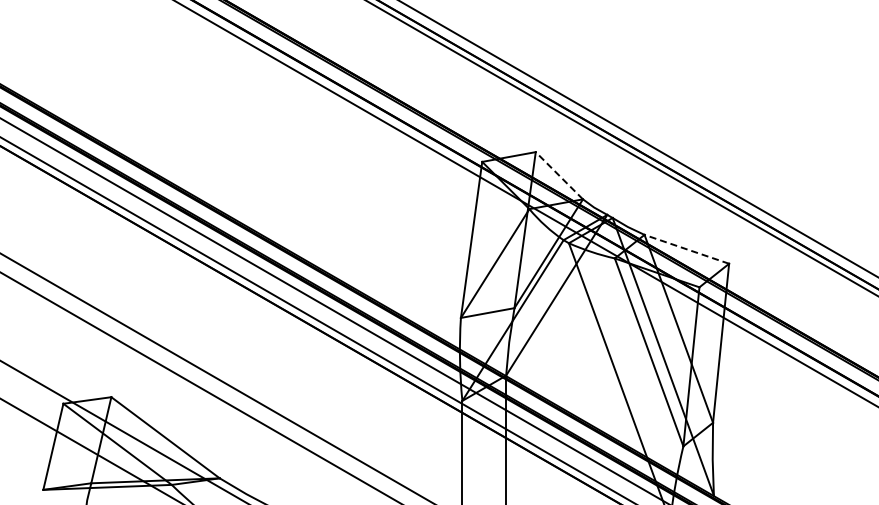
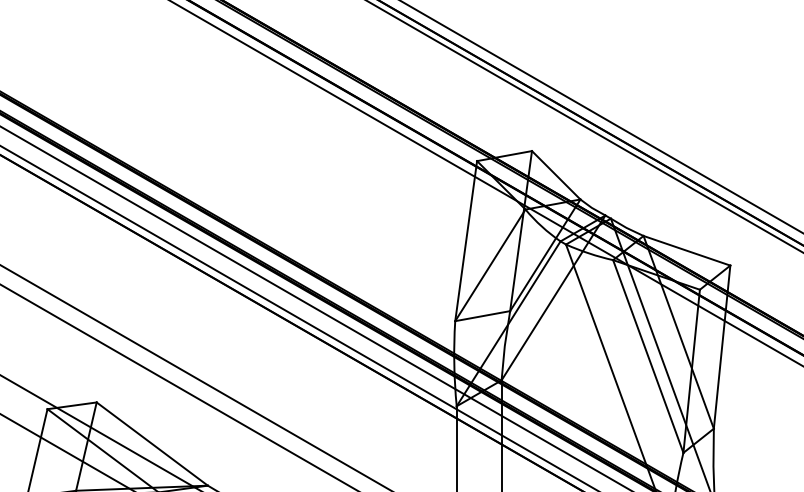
line: (559, 175) -> (556, 175), dashed -> solid
line: (686, 249) -> (686, 250), dashed -> solid

